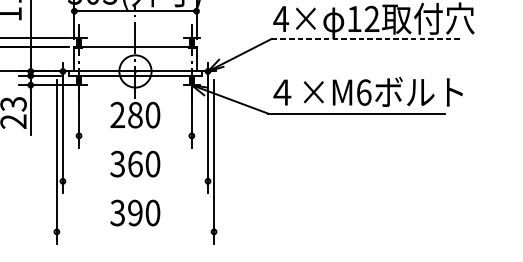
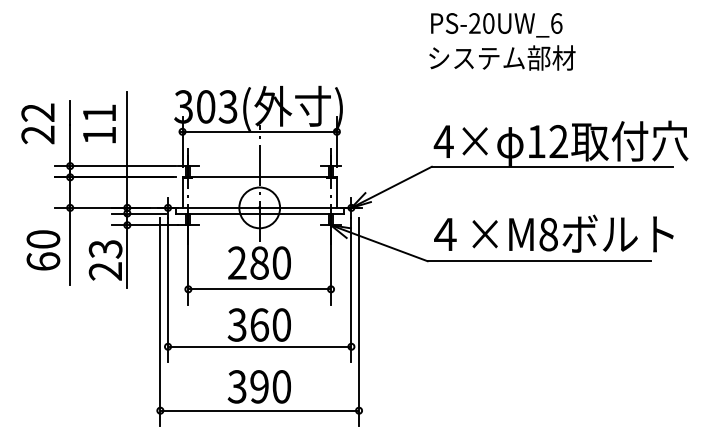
line: (367, 38) -> (552, 166), dashed -> solid
text: (363, 92) -> (548, 234), ×M6 -> ×M8
line: (135, 136) -> (259, 289), added
line: (135, 181) -> (259, 346), added
line: (135, 231) -> (259, 410), added

